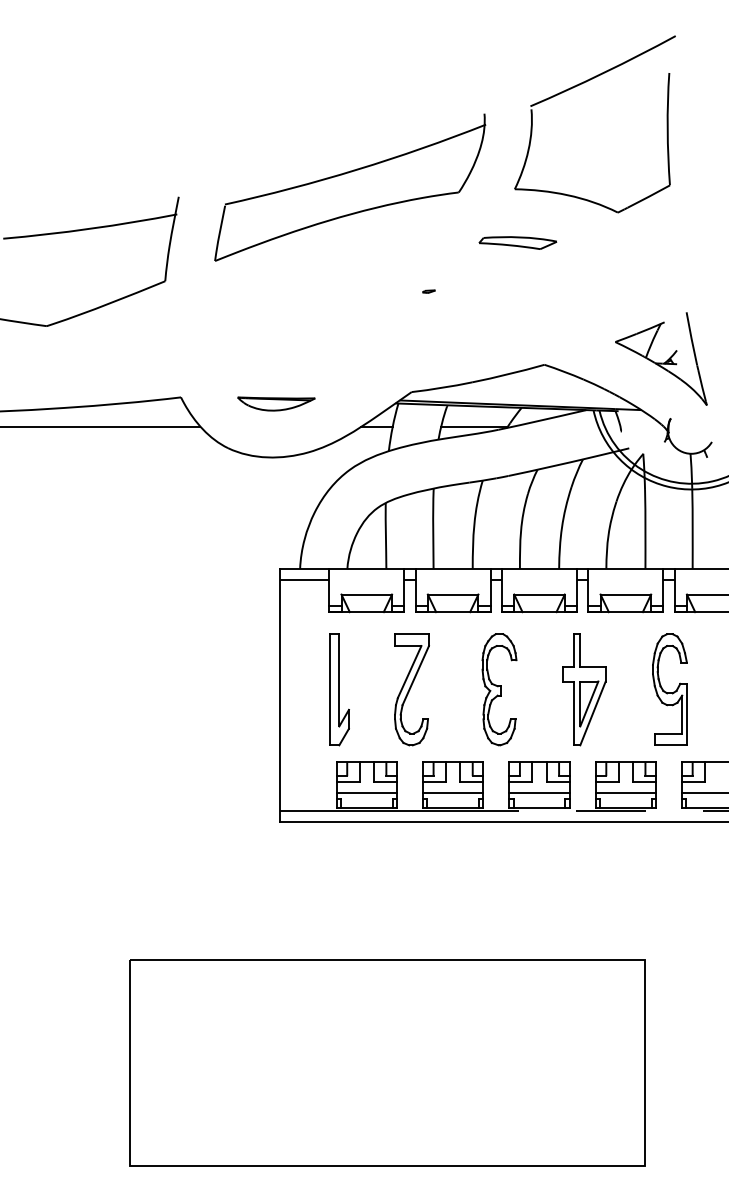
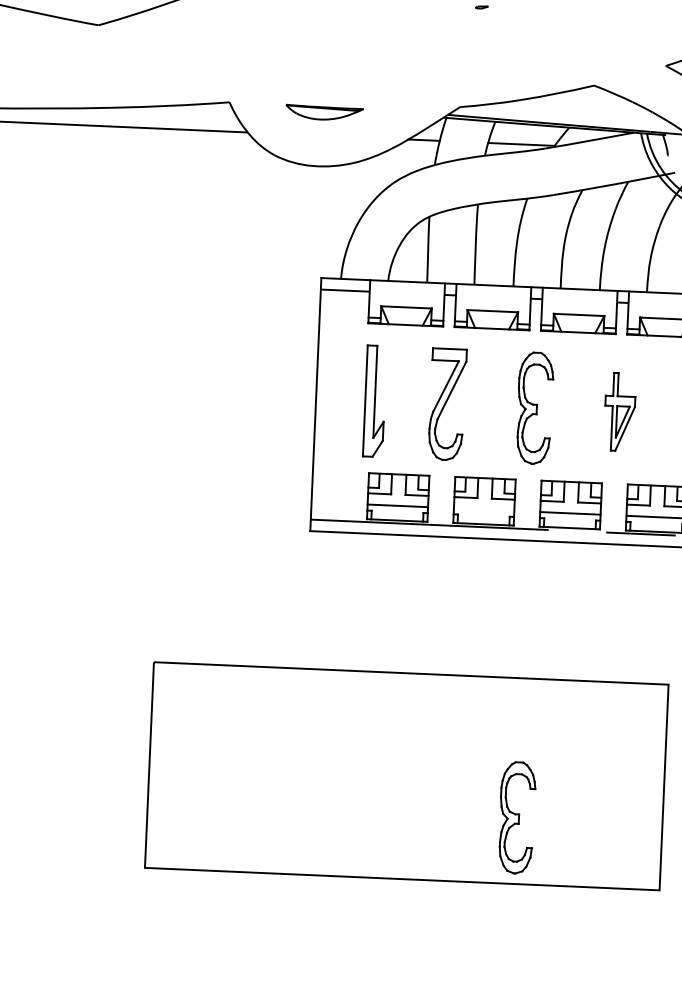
part: (584, 689) -> (619, 411), size x0.7
line: (452, 793) -> (483, 509), removed
part: (499, 1099) -> (517, 817), added

